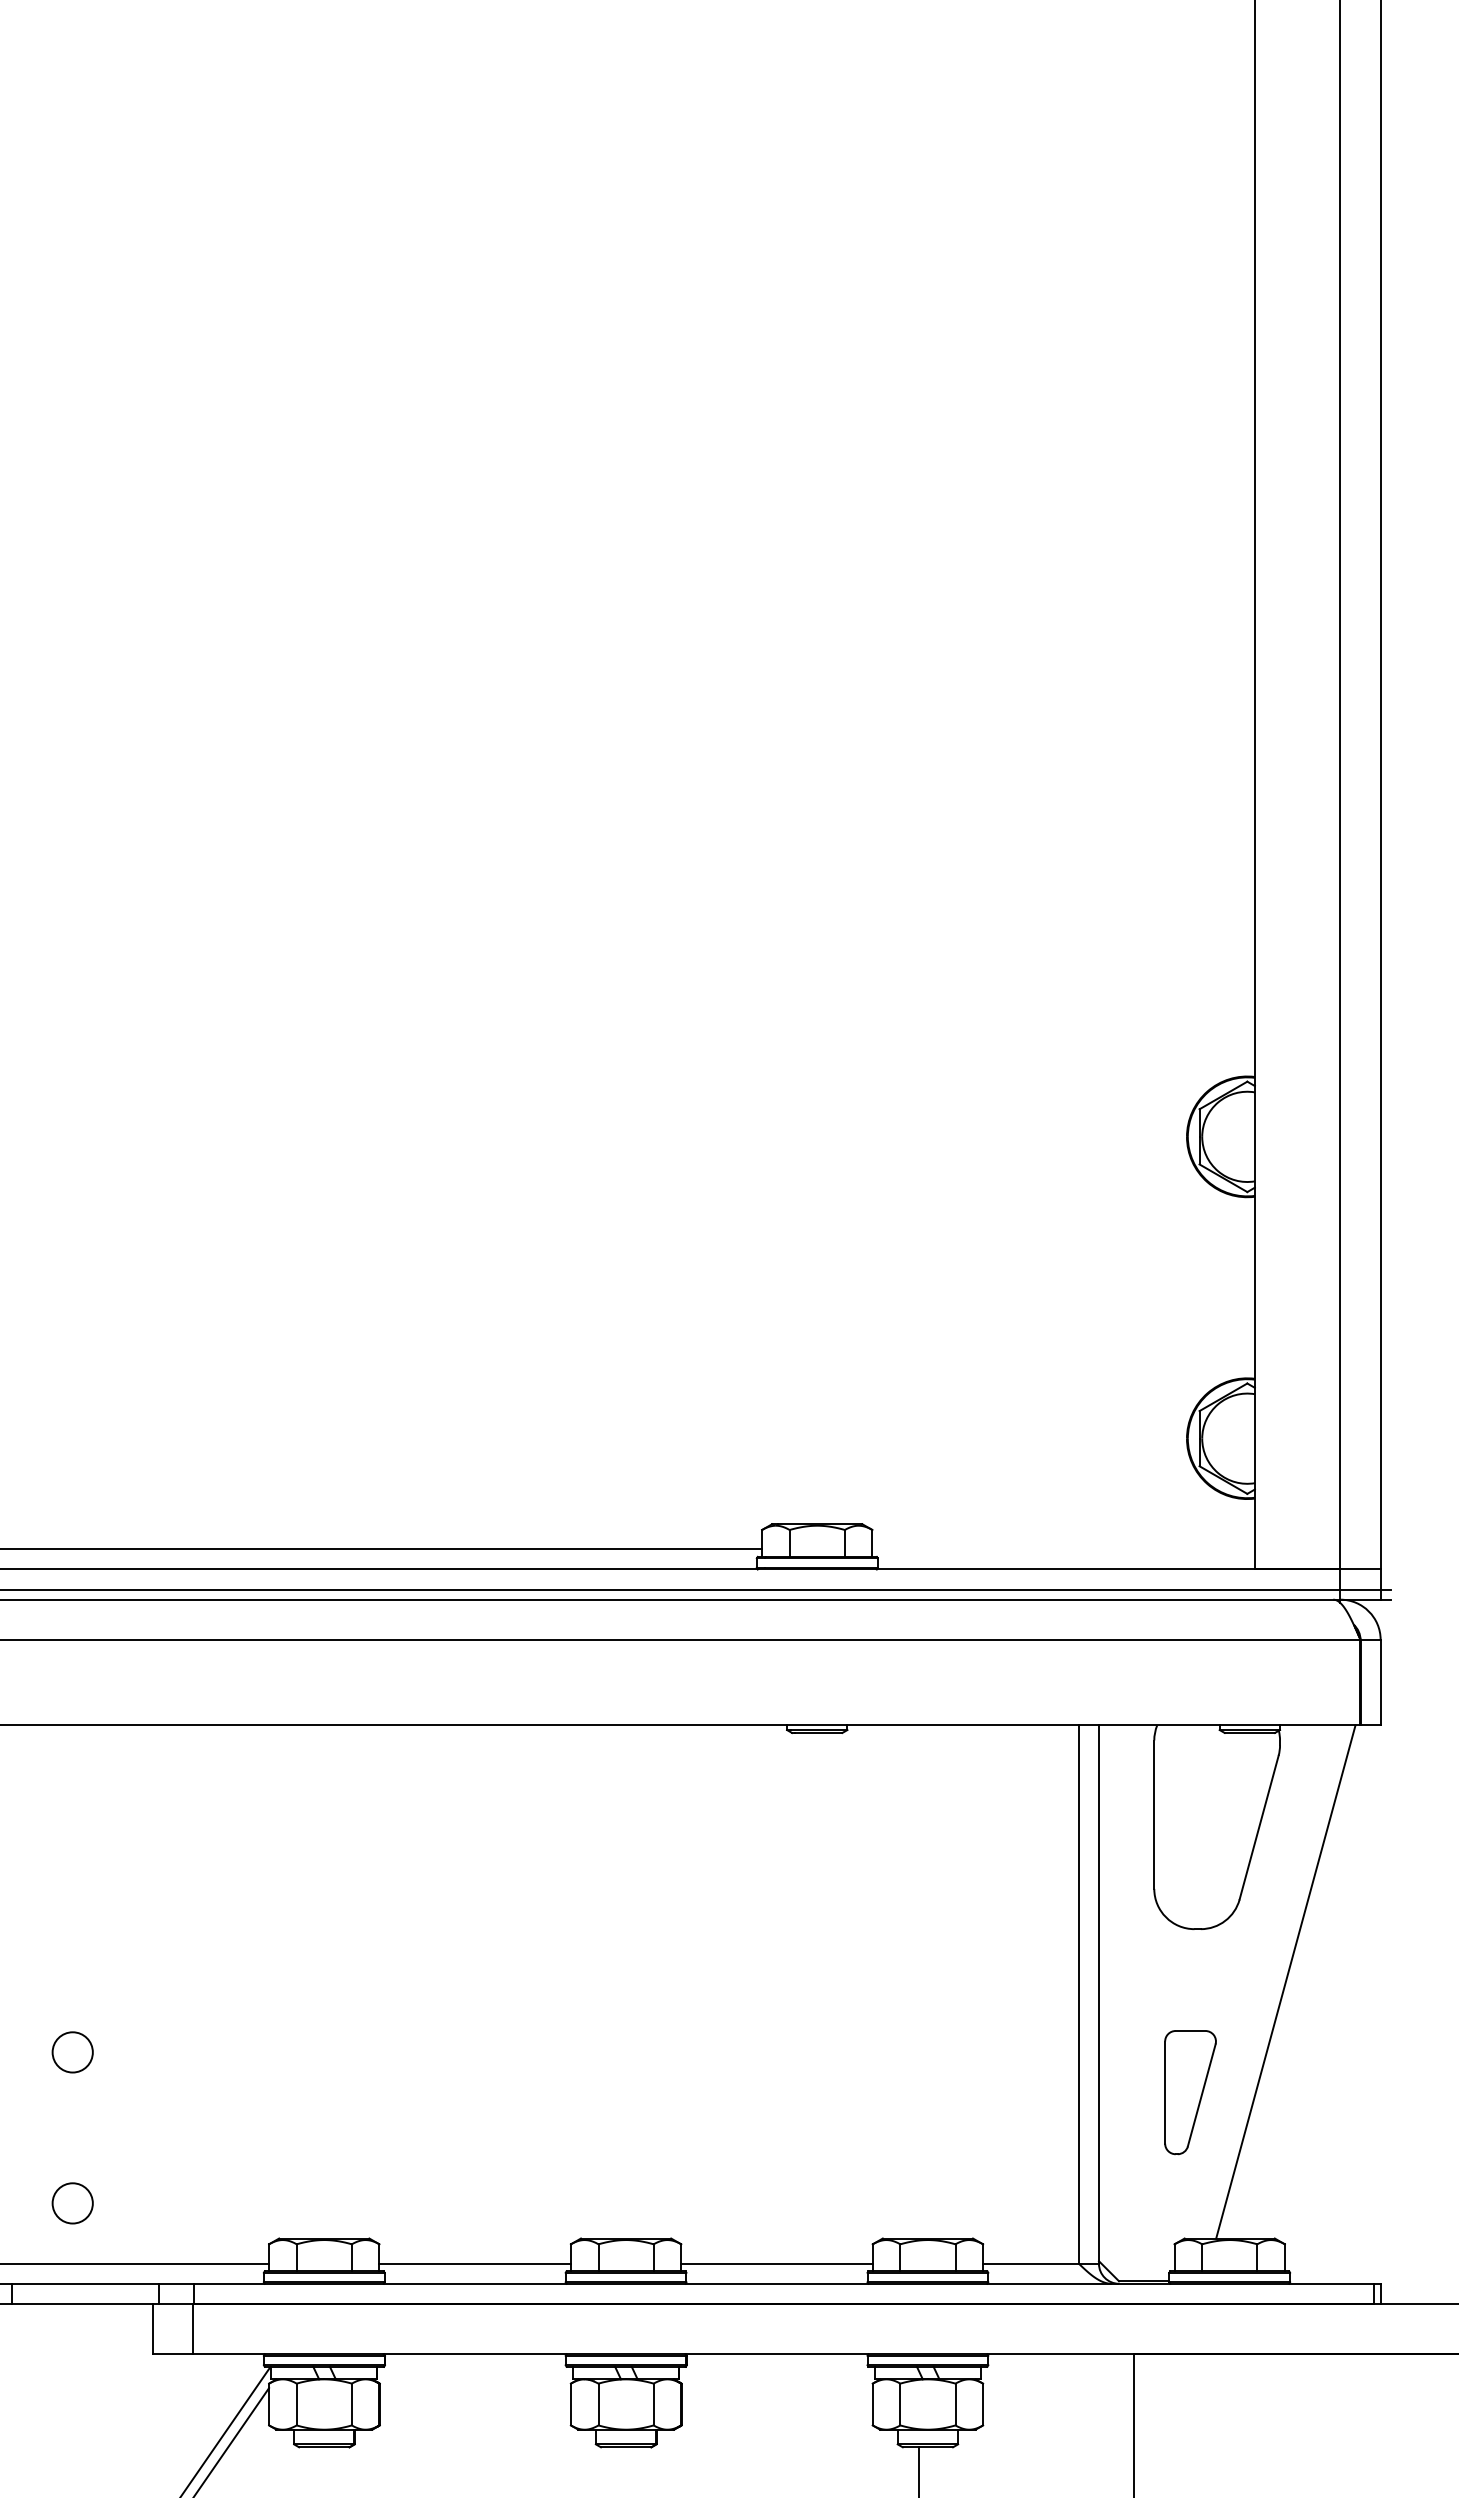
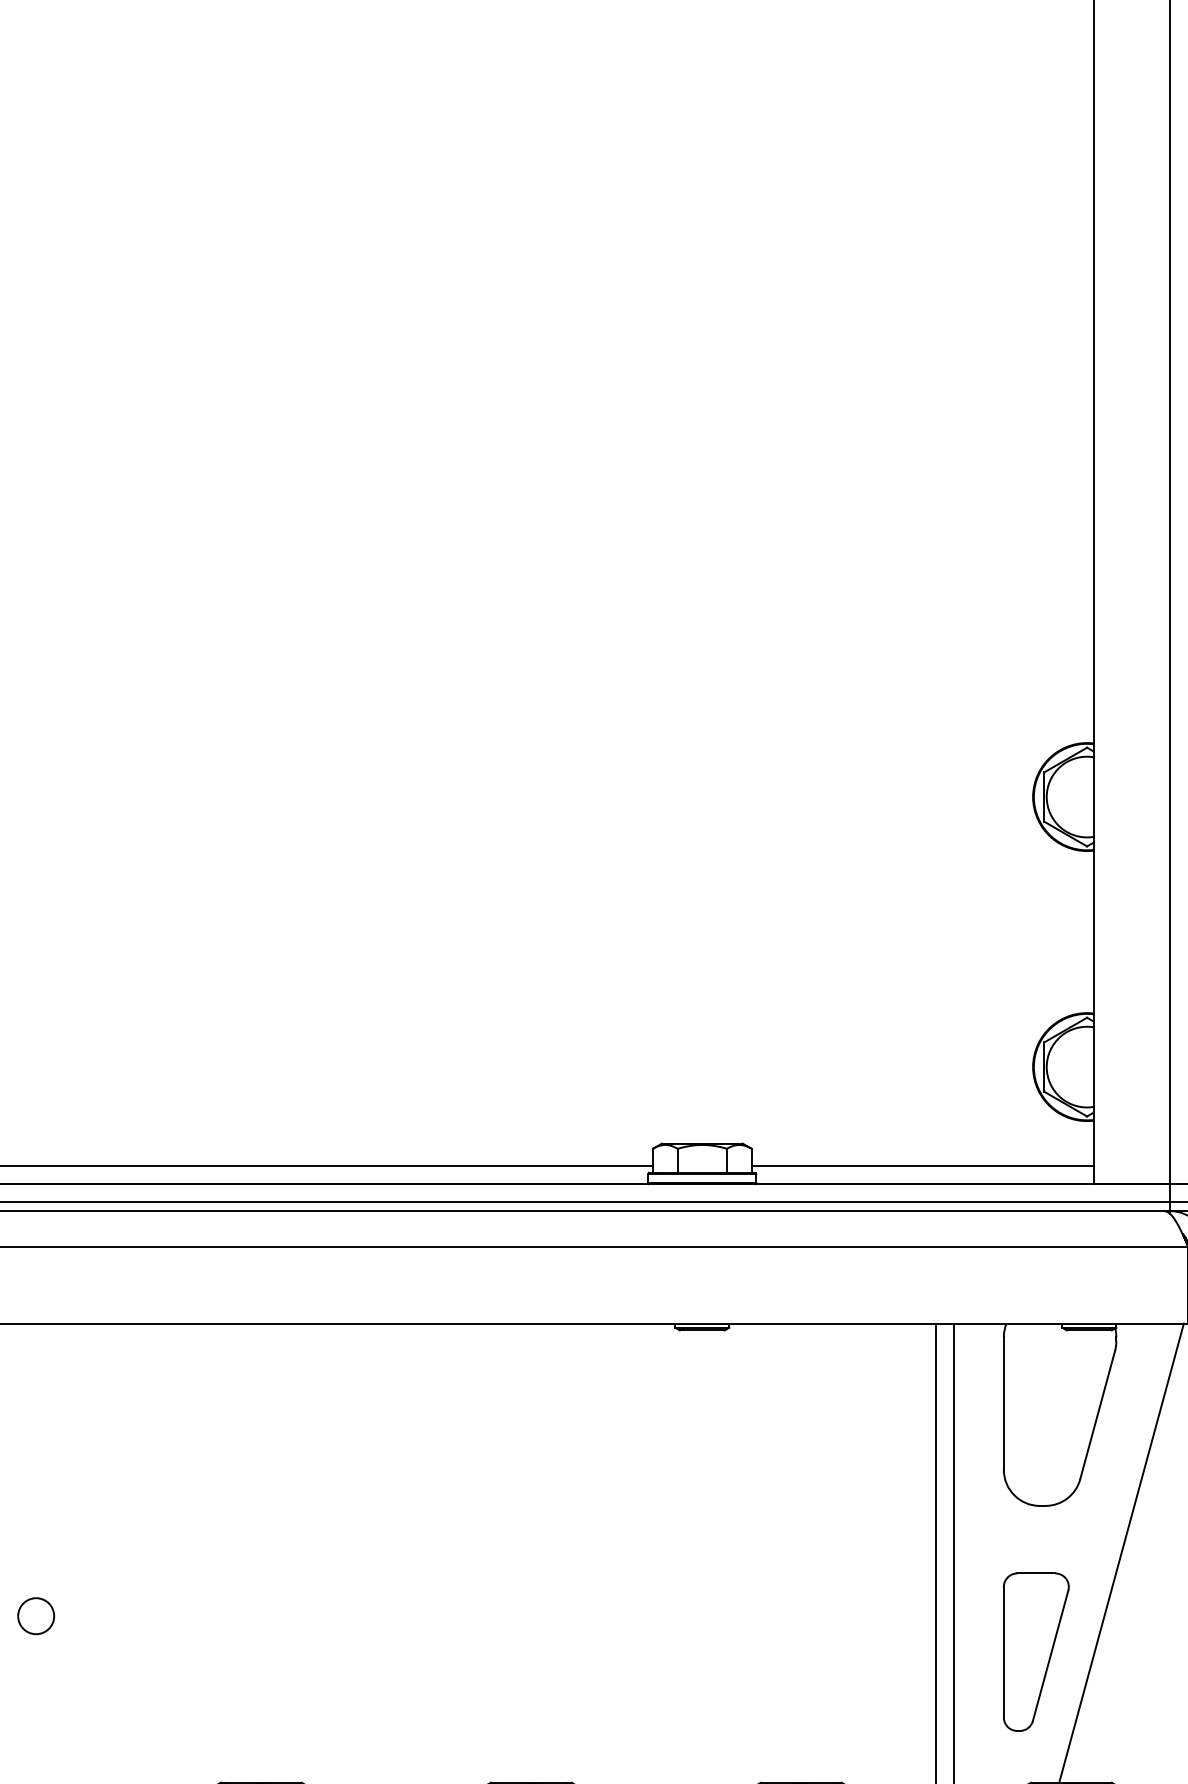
line: (1063, 1549) -> (922, 1166), added
part: (1190, 2092) -> (1036, 1652), size x1.43
circle: (72, 2203) -> (35, 1751), removed

